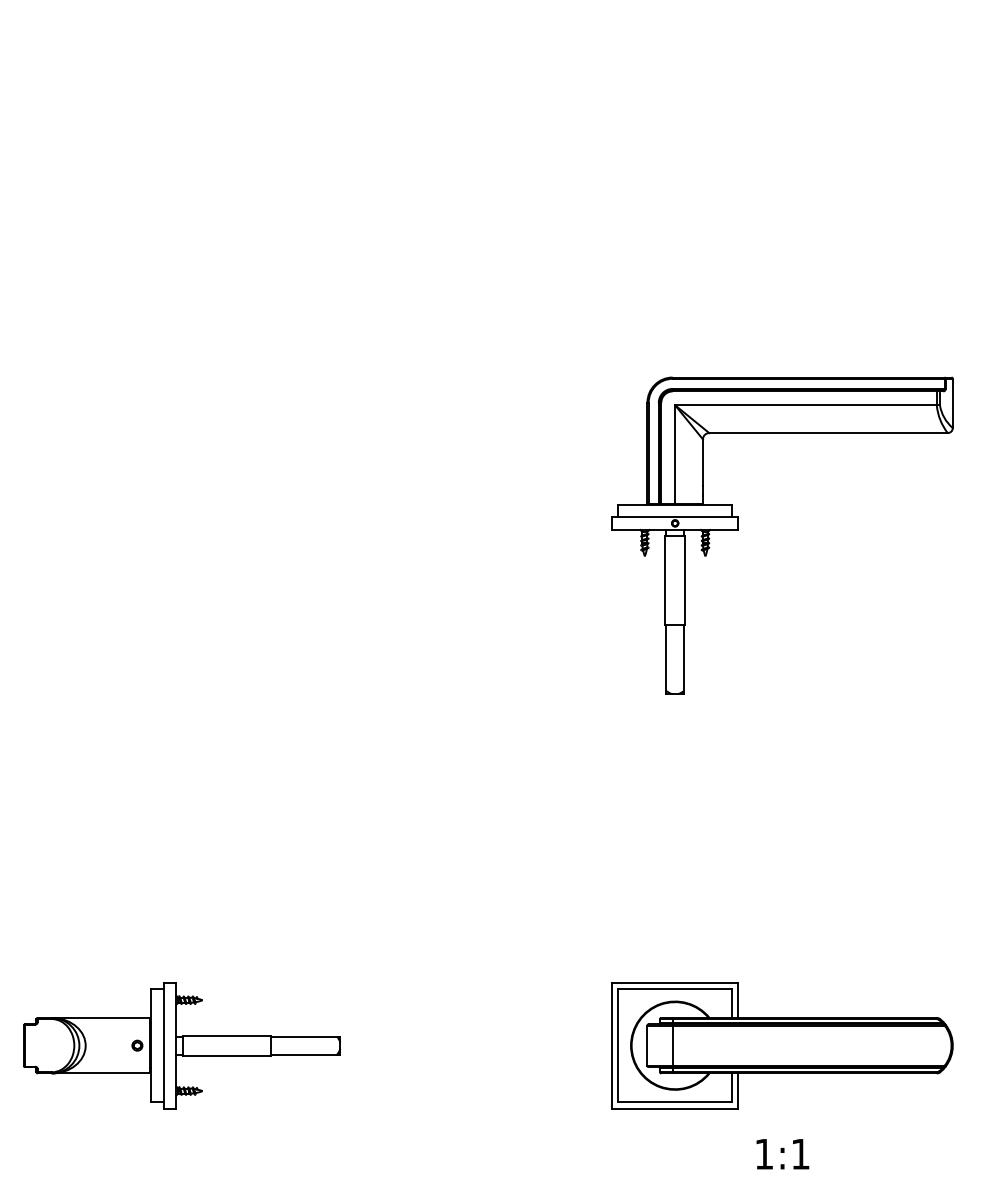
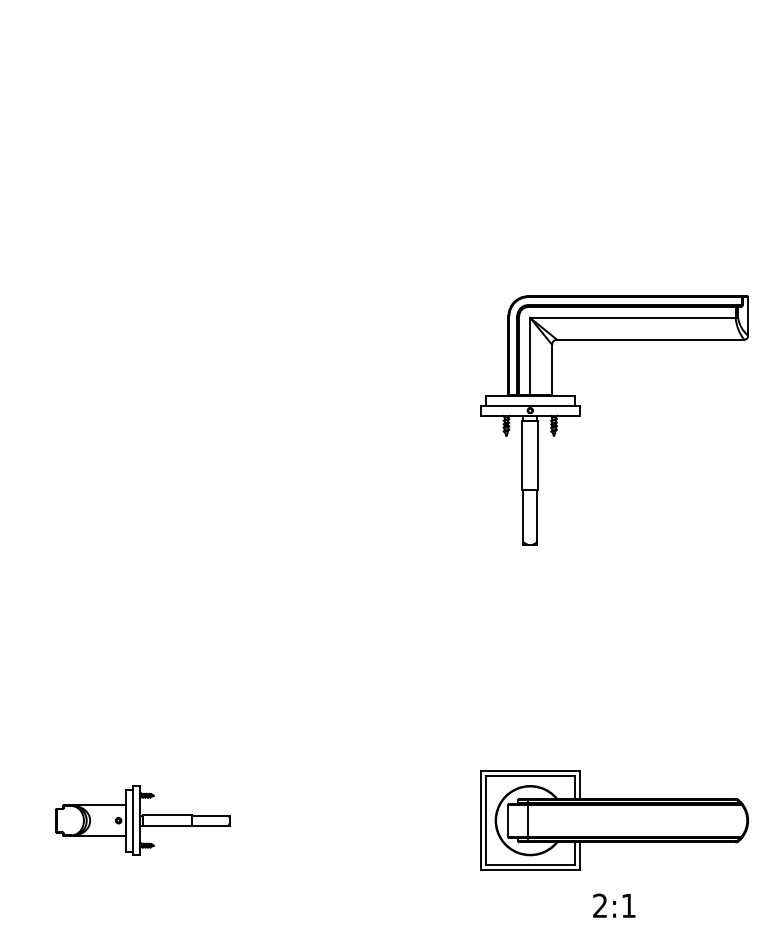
part: (181, 1045) -> (142, 820), size x0.7
text: (763, 1153) -> (599, 905), 1:1 -> 2:1

